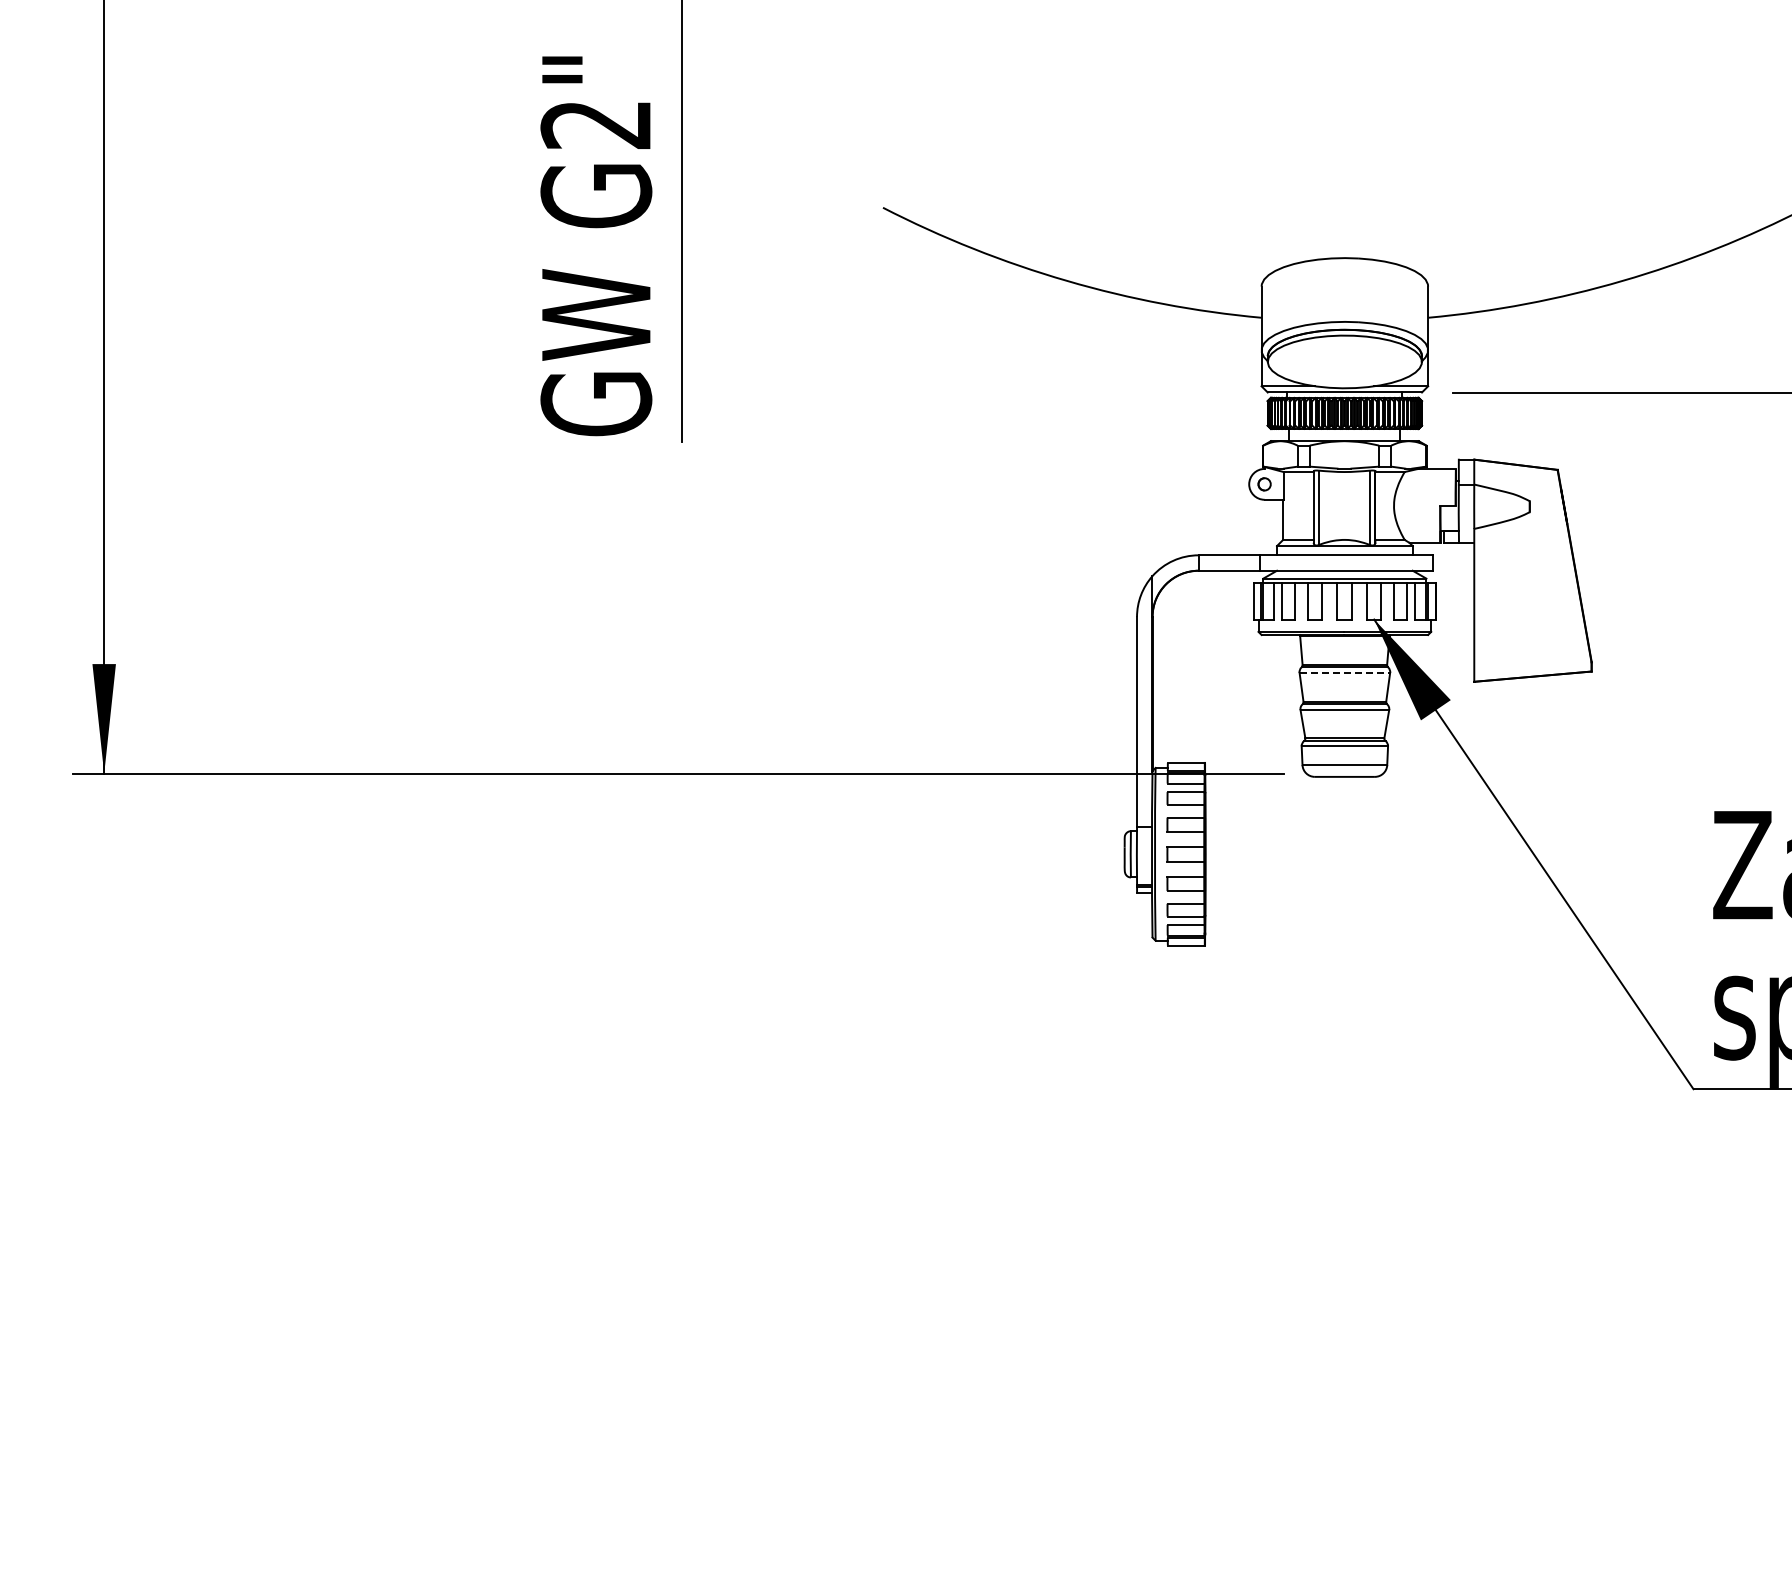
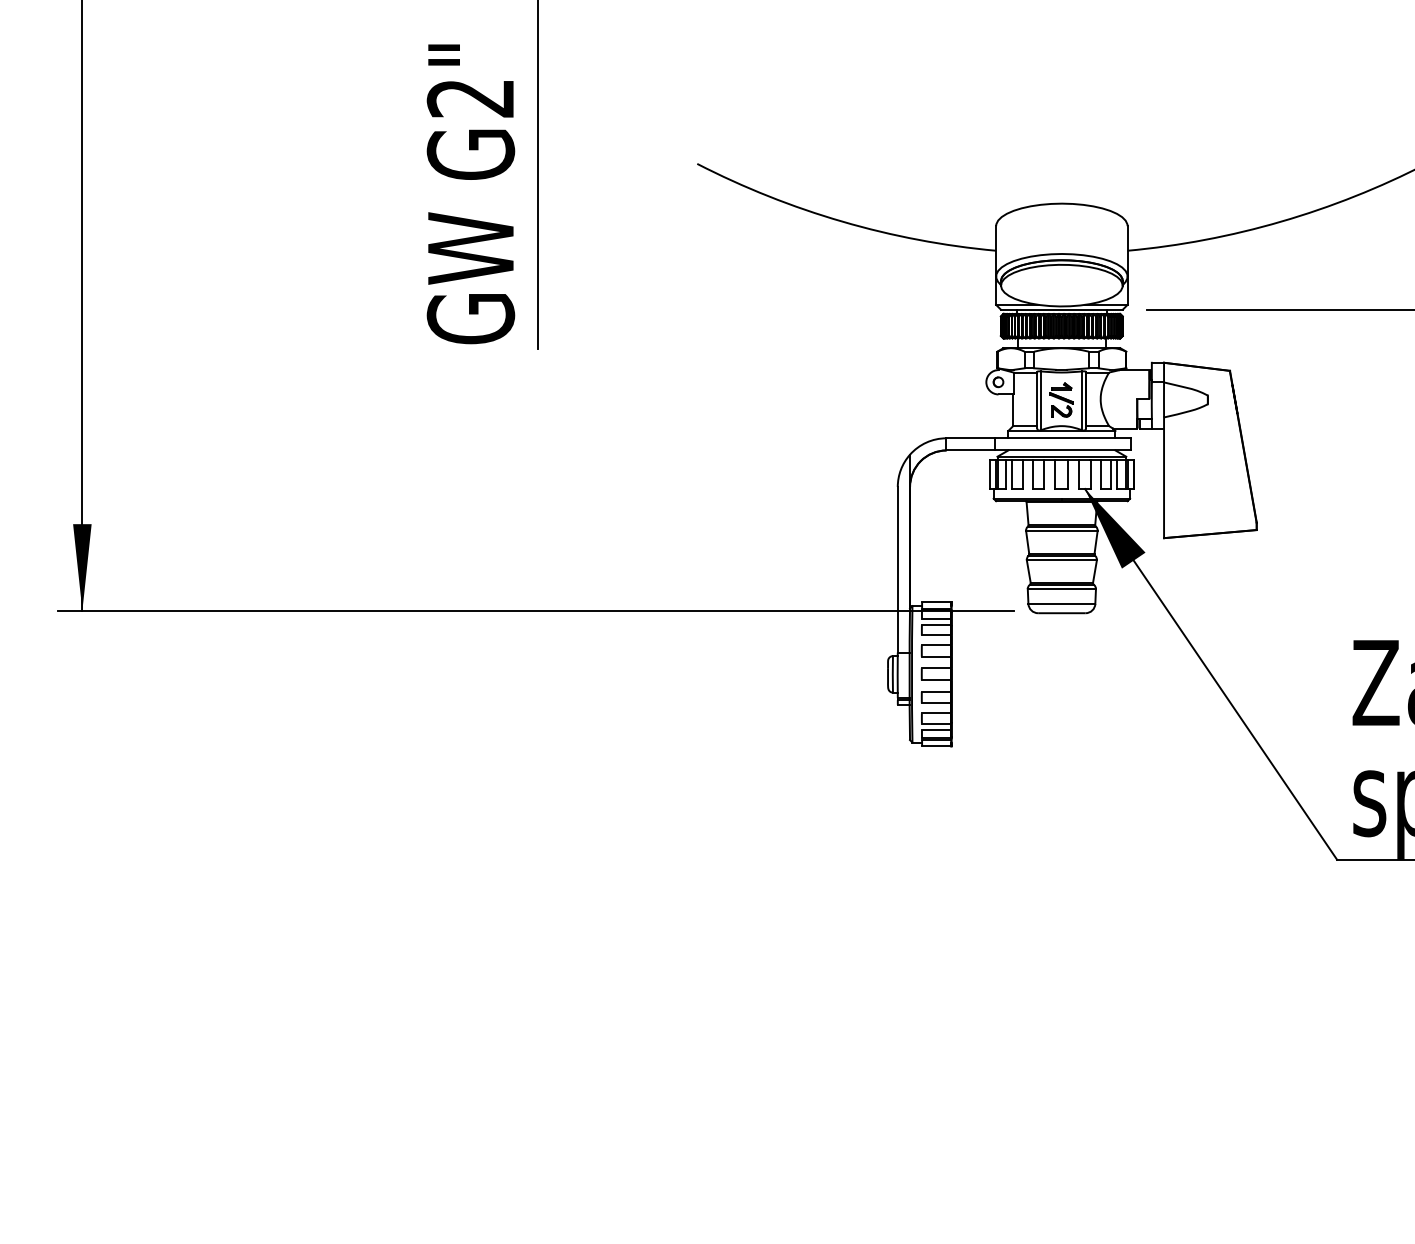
part: (1344, 506) -> (1061, 399), added
line: (1345, 672) -> (1062, 530), dashed -> solid

